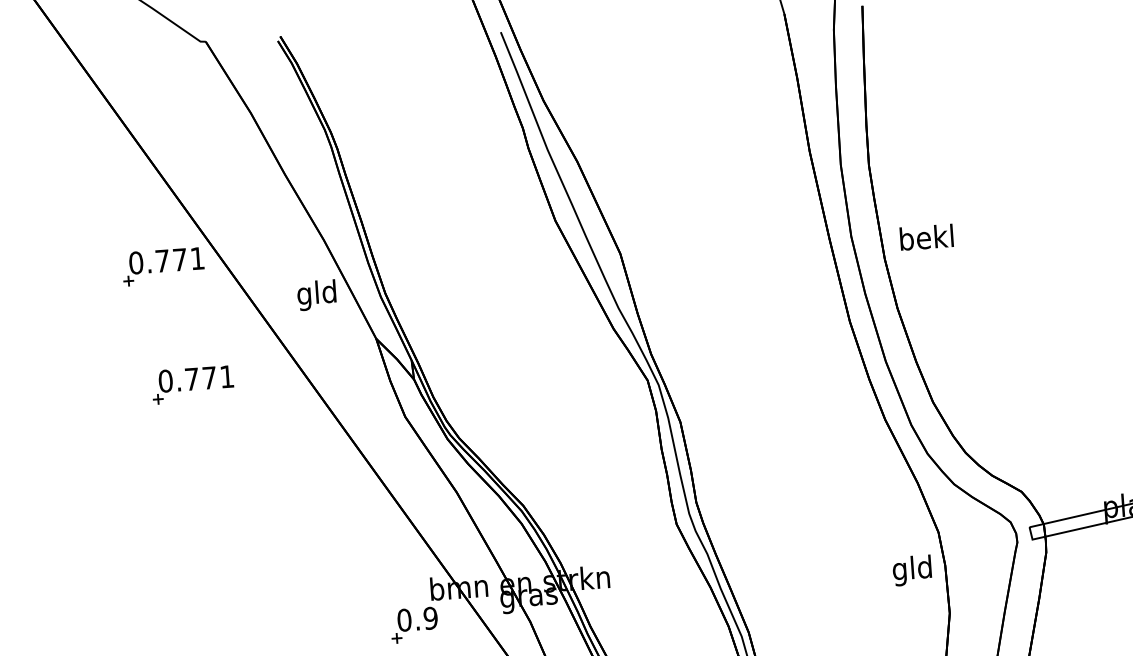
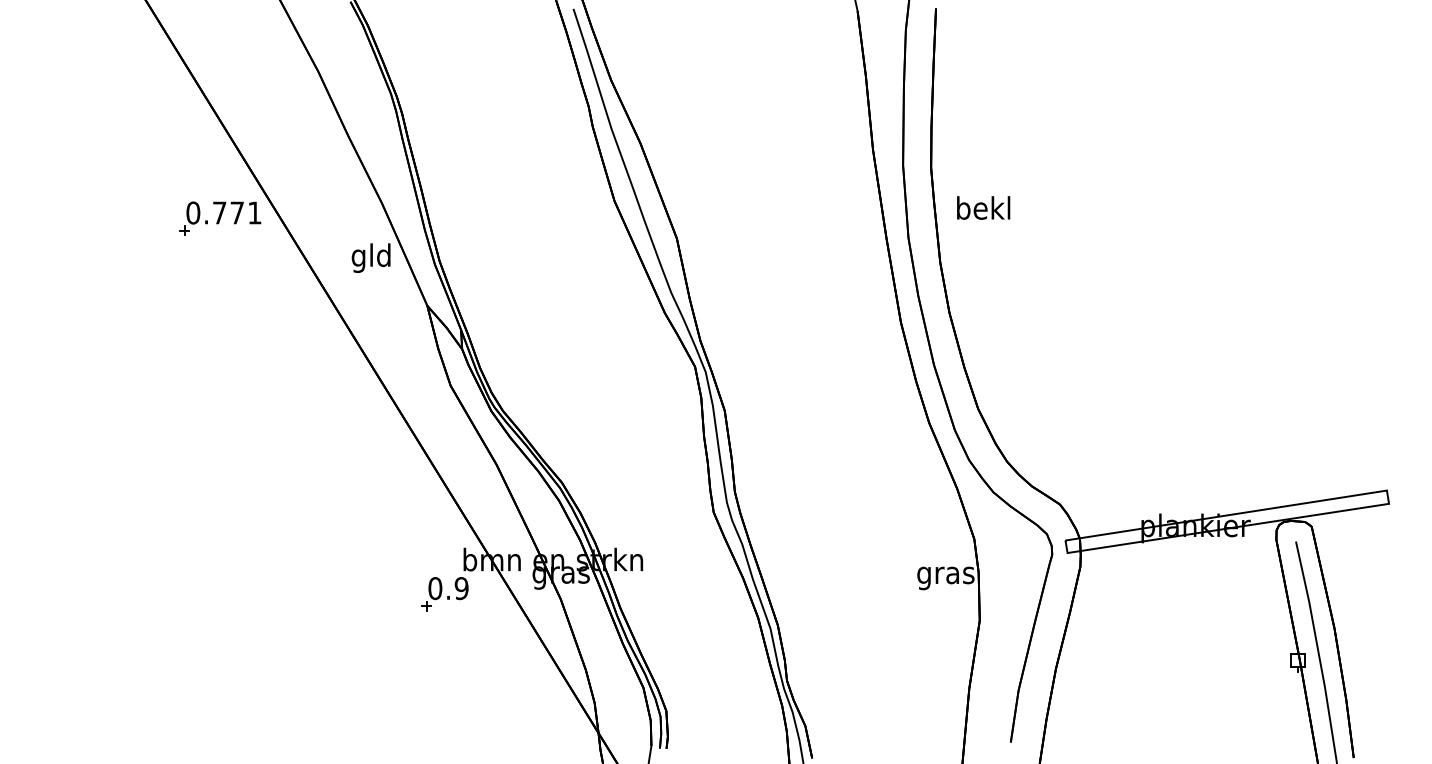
text: (926, 236) -> (983, 207), moved
part: (193, 384) -> (241, 338), removed
text: (912, 570) -> (945, 575), gld -> gras

